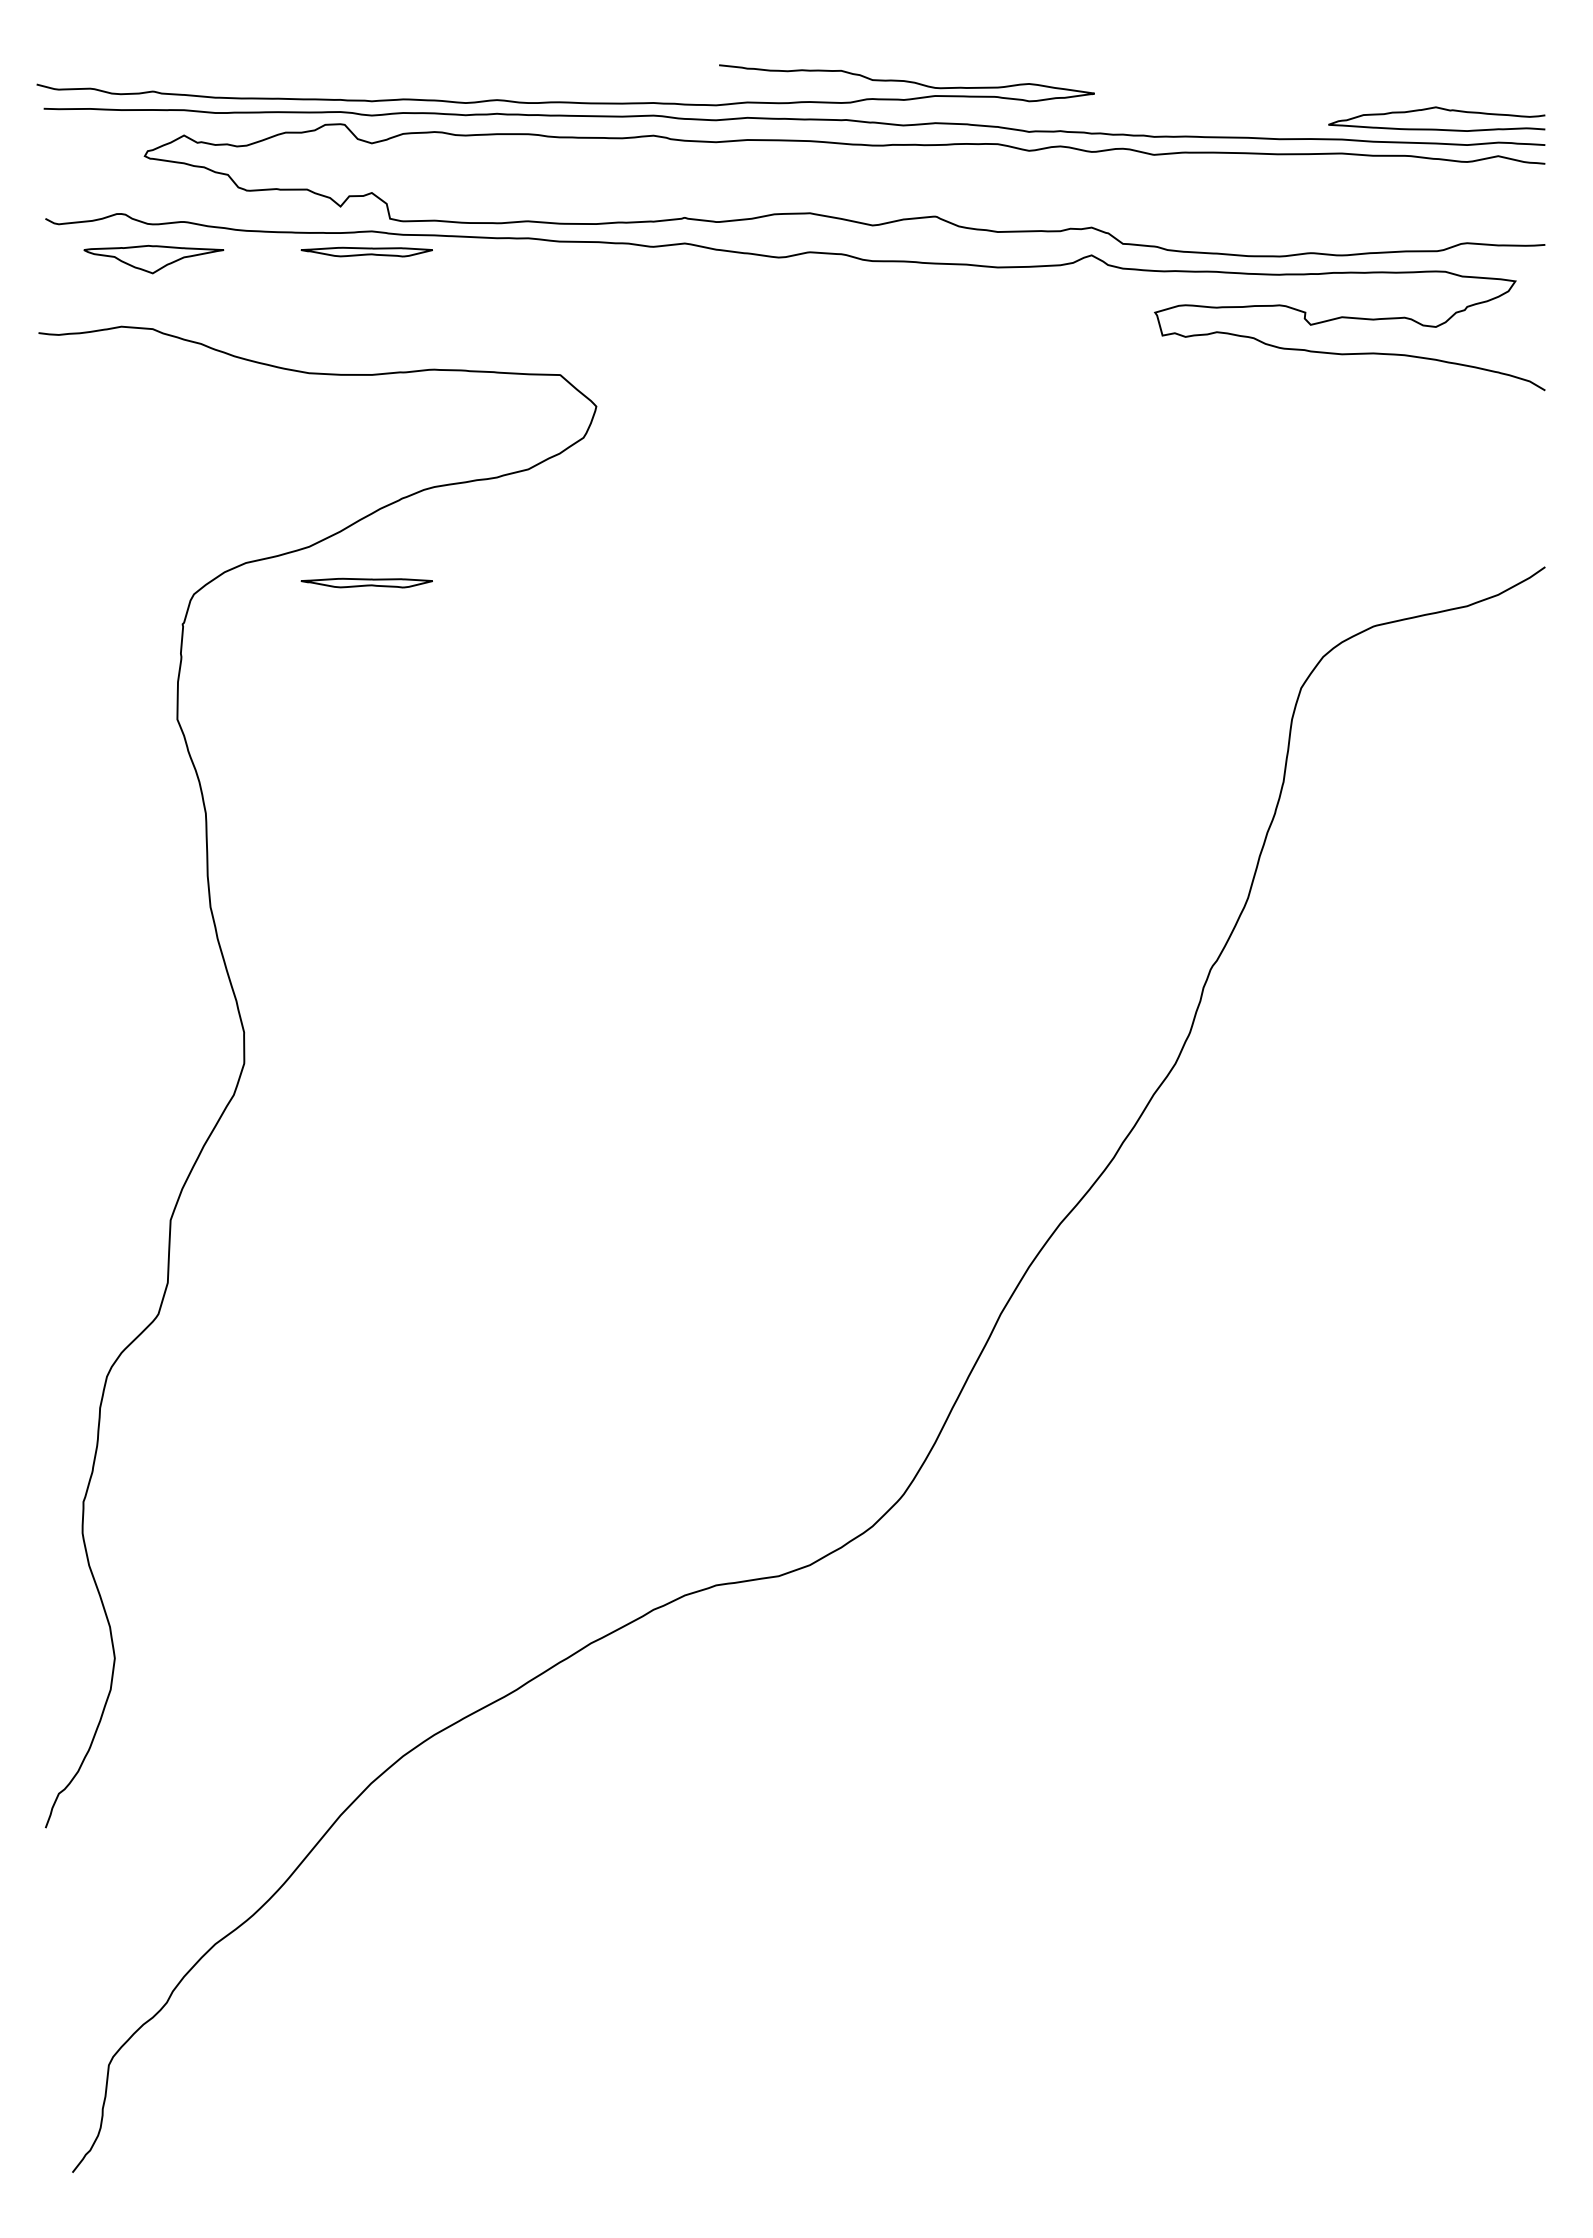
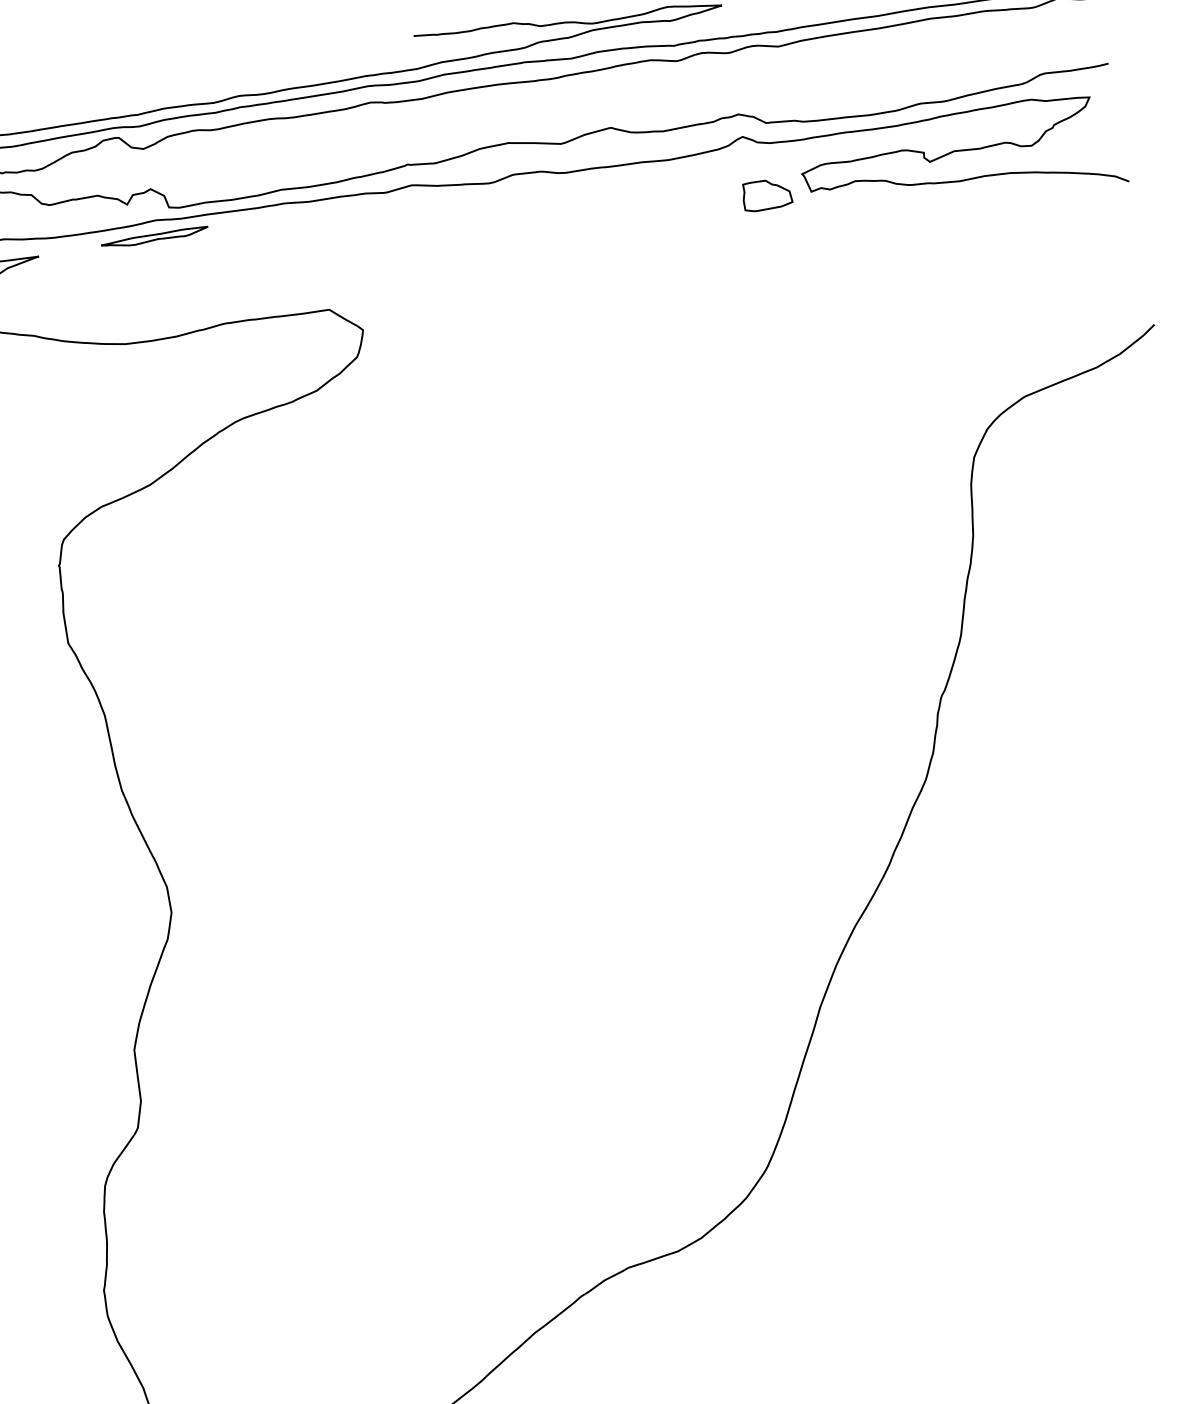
part: (1108, 329) -> (766, 194), added
part: (366, 582) -> (201, 505), removed

